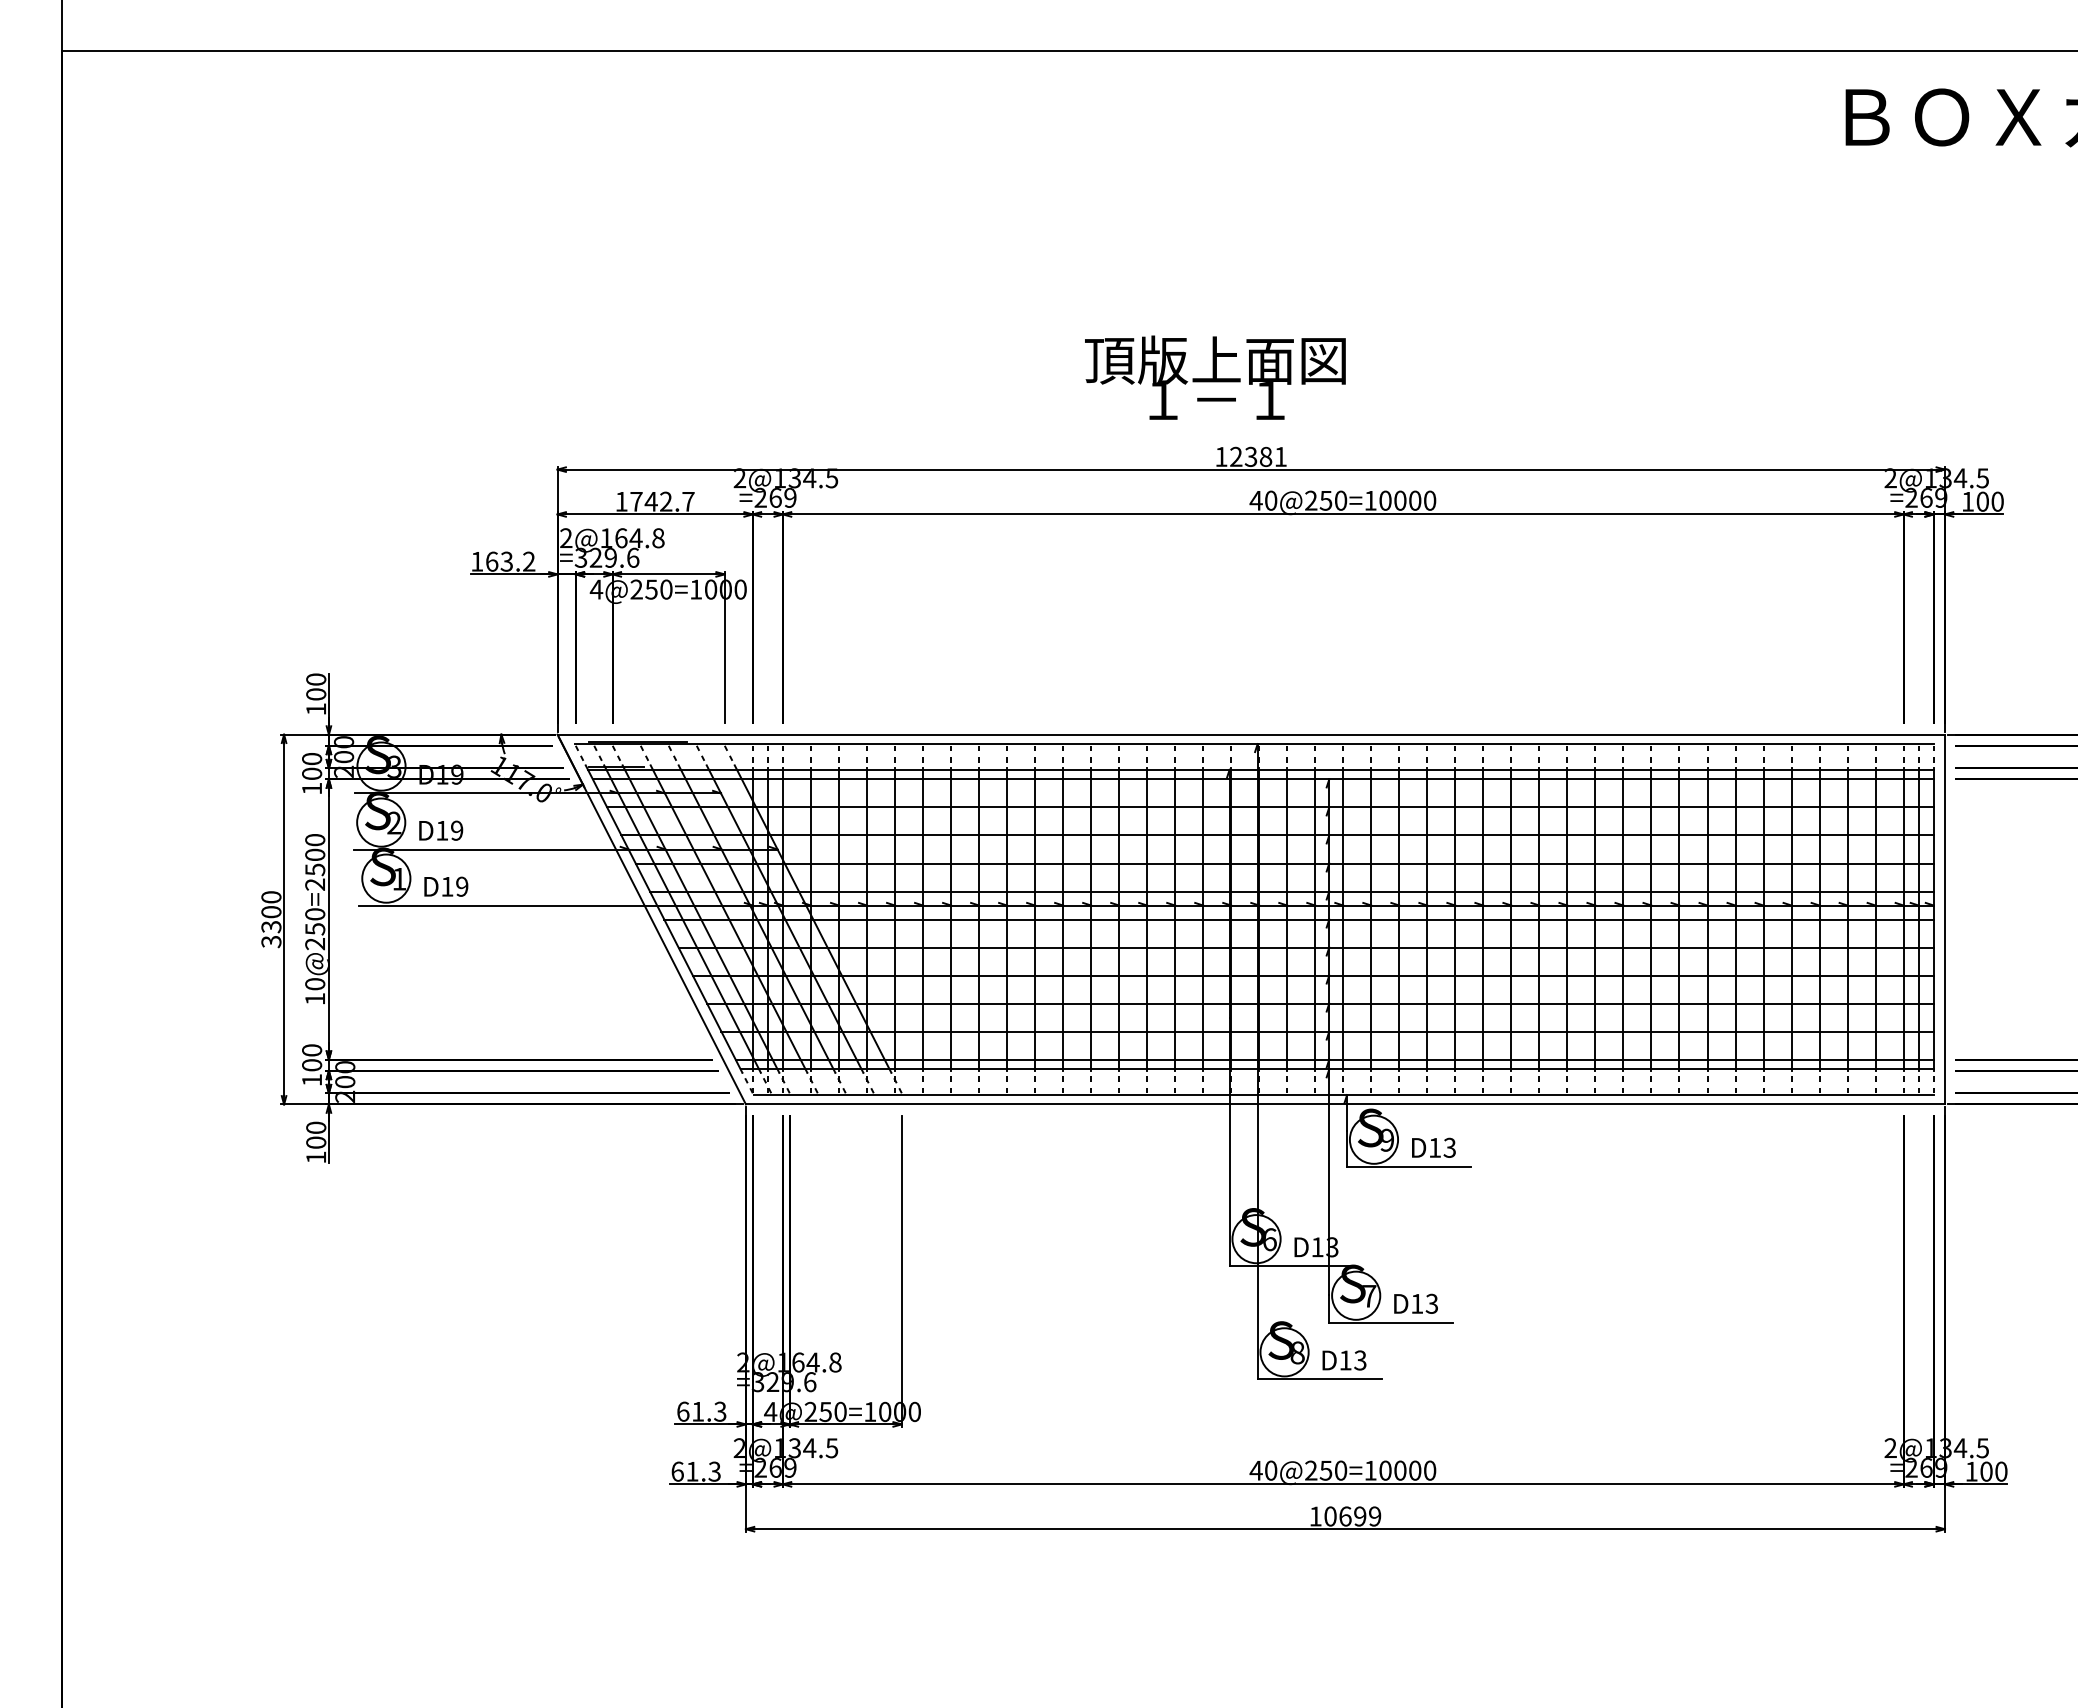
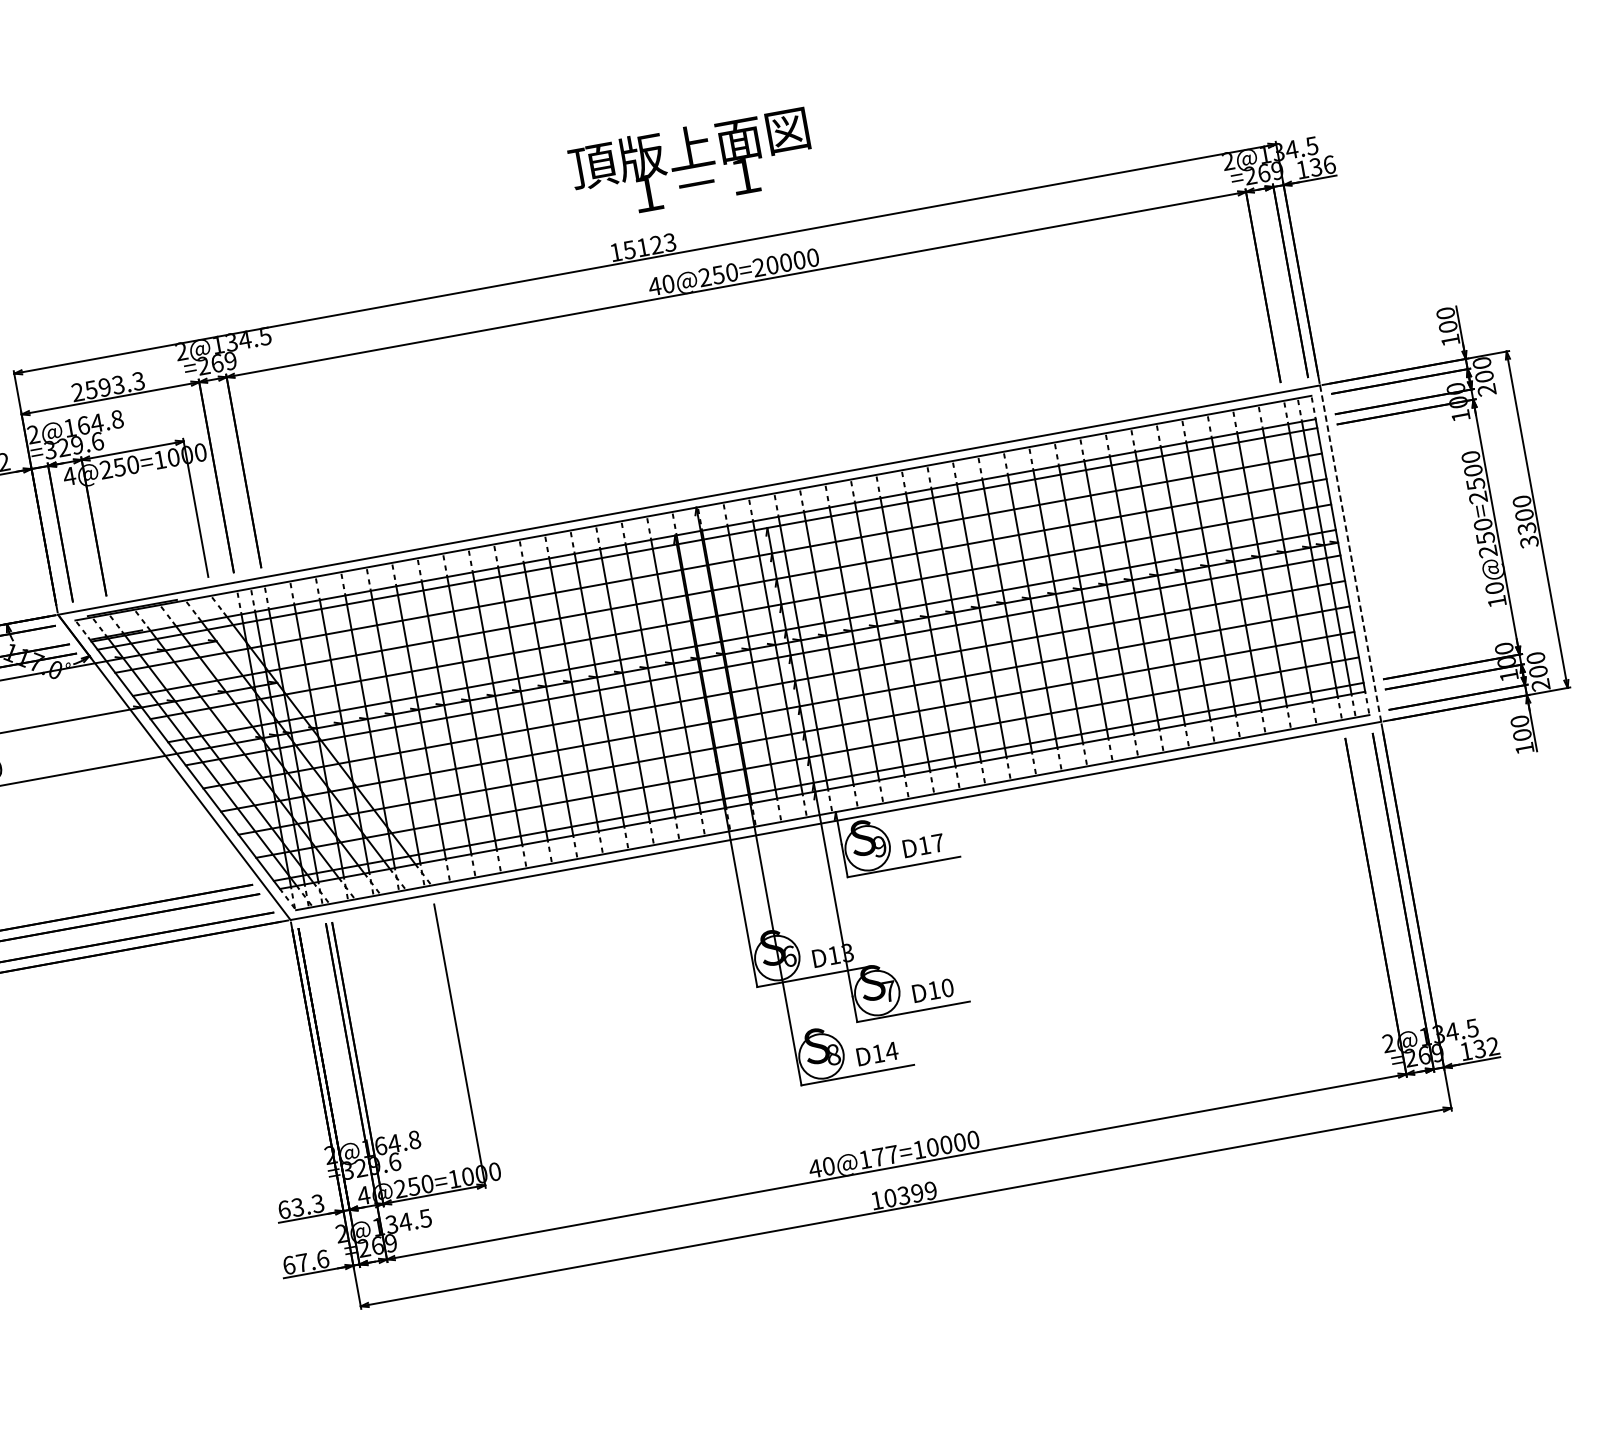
text: (1215, 377) -> (692, 163), moved
text: (1257, 456) -> (648, 246), 12381 -> 15123
text: (1370, 500) -> (758, 267), 40@250=10000 -> 40@250=20000
text: (654, 501) -> (107, 386), 1742.7 -> 2593.3
text: (1989, 501) -> (1322, 166), 100 -> 136
line: (1944, 919) -> (1350, 553), solid -> dashed
text: (1449, 1147) -> (937, 842), D13 -> D17
text: (1431, 1303) -> (947, 987), D13 -> D10
text: (1360, 1360) -> (891, 1051), D13 -> D14
text: (697, 1411) -> (297, 1207), 61.3 -> 63.3
text: (1326, 1470) -> (879, 1157), 40@250=10000 -> 40@177=10000
text: (703, 1471) -> (312, 1260), 61.3 -> 67.6
text: (1993, 1471) -> (1486, 1047), 100 -> 132
text: (1345, 1516) -> (904, 1195), 10699 -> 10399

